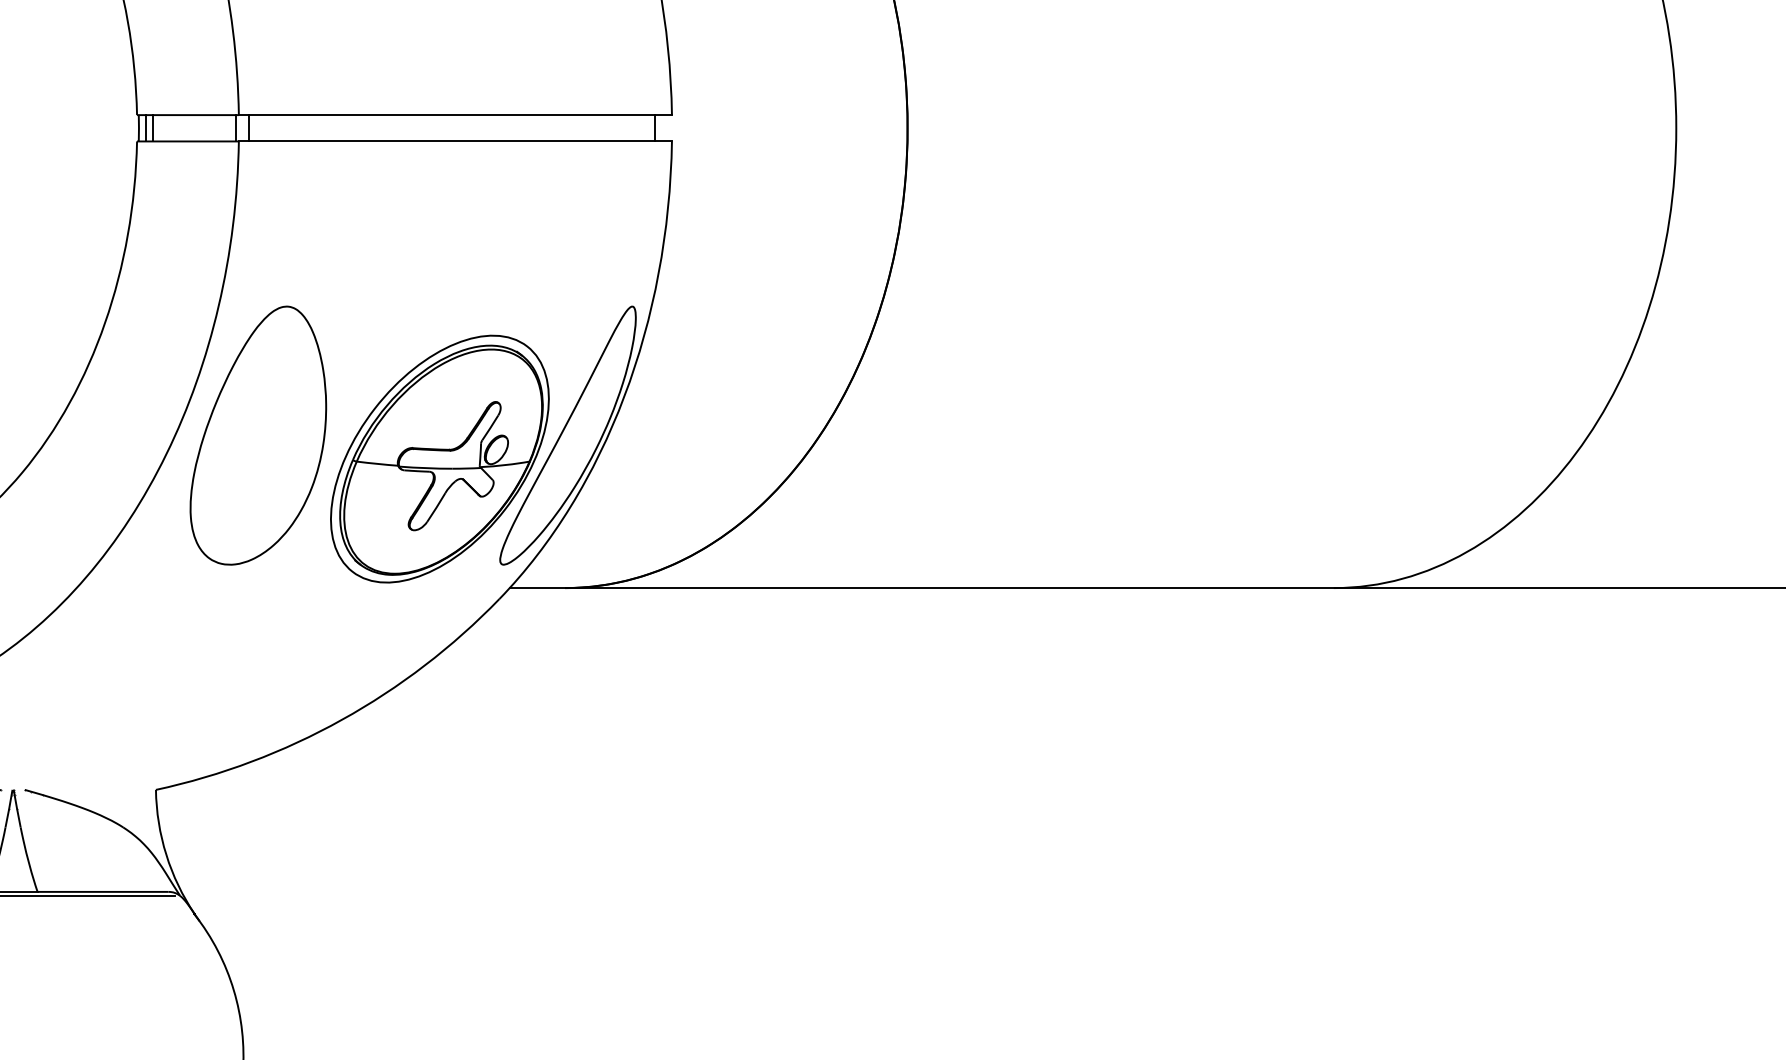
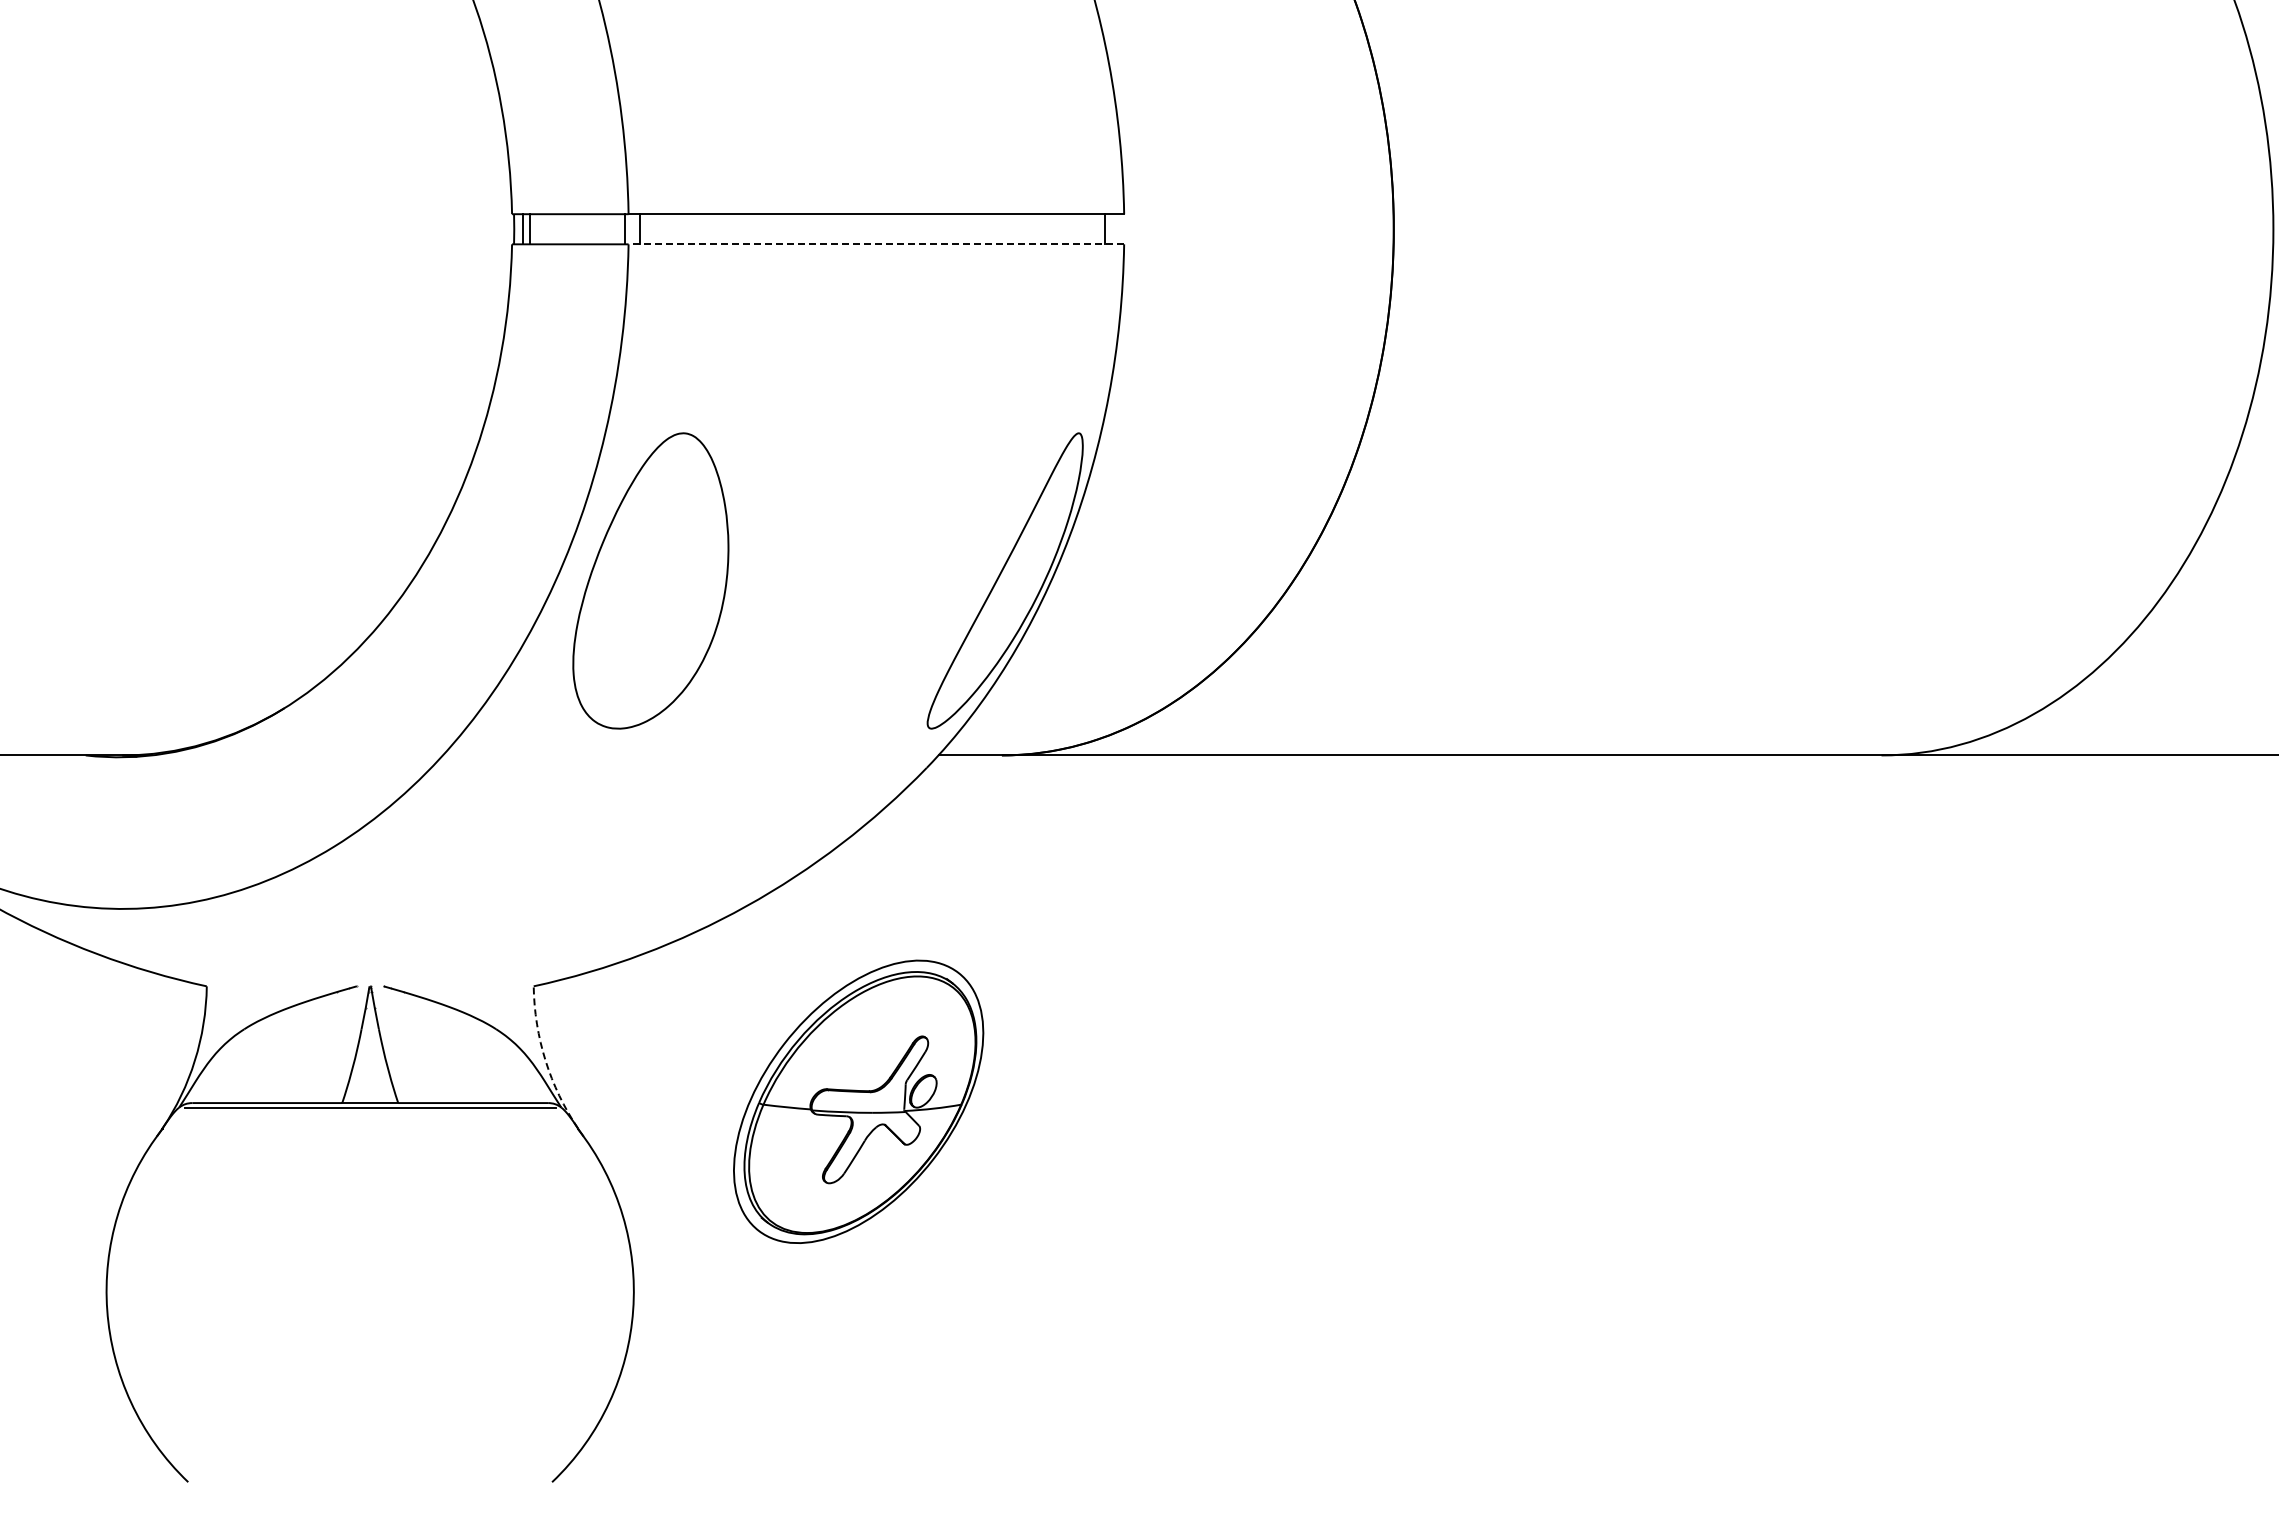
line: (455, 141) -> (876, 244), solid -> dashed
part: (439, 458) -> (858, 1101), moved
arc: (166, 854) -> (545, 1060), solid -> dashed

